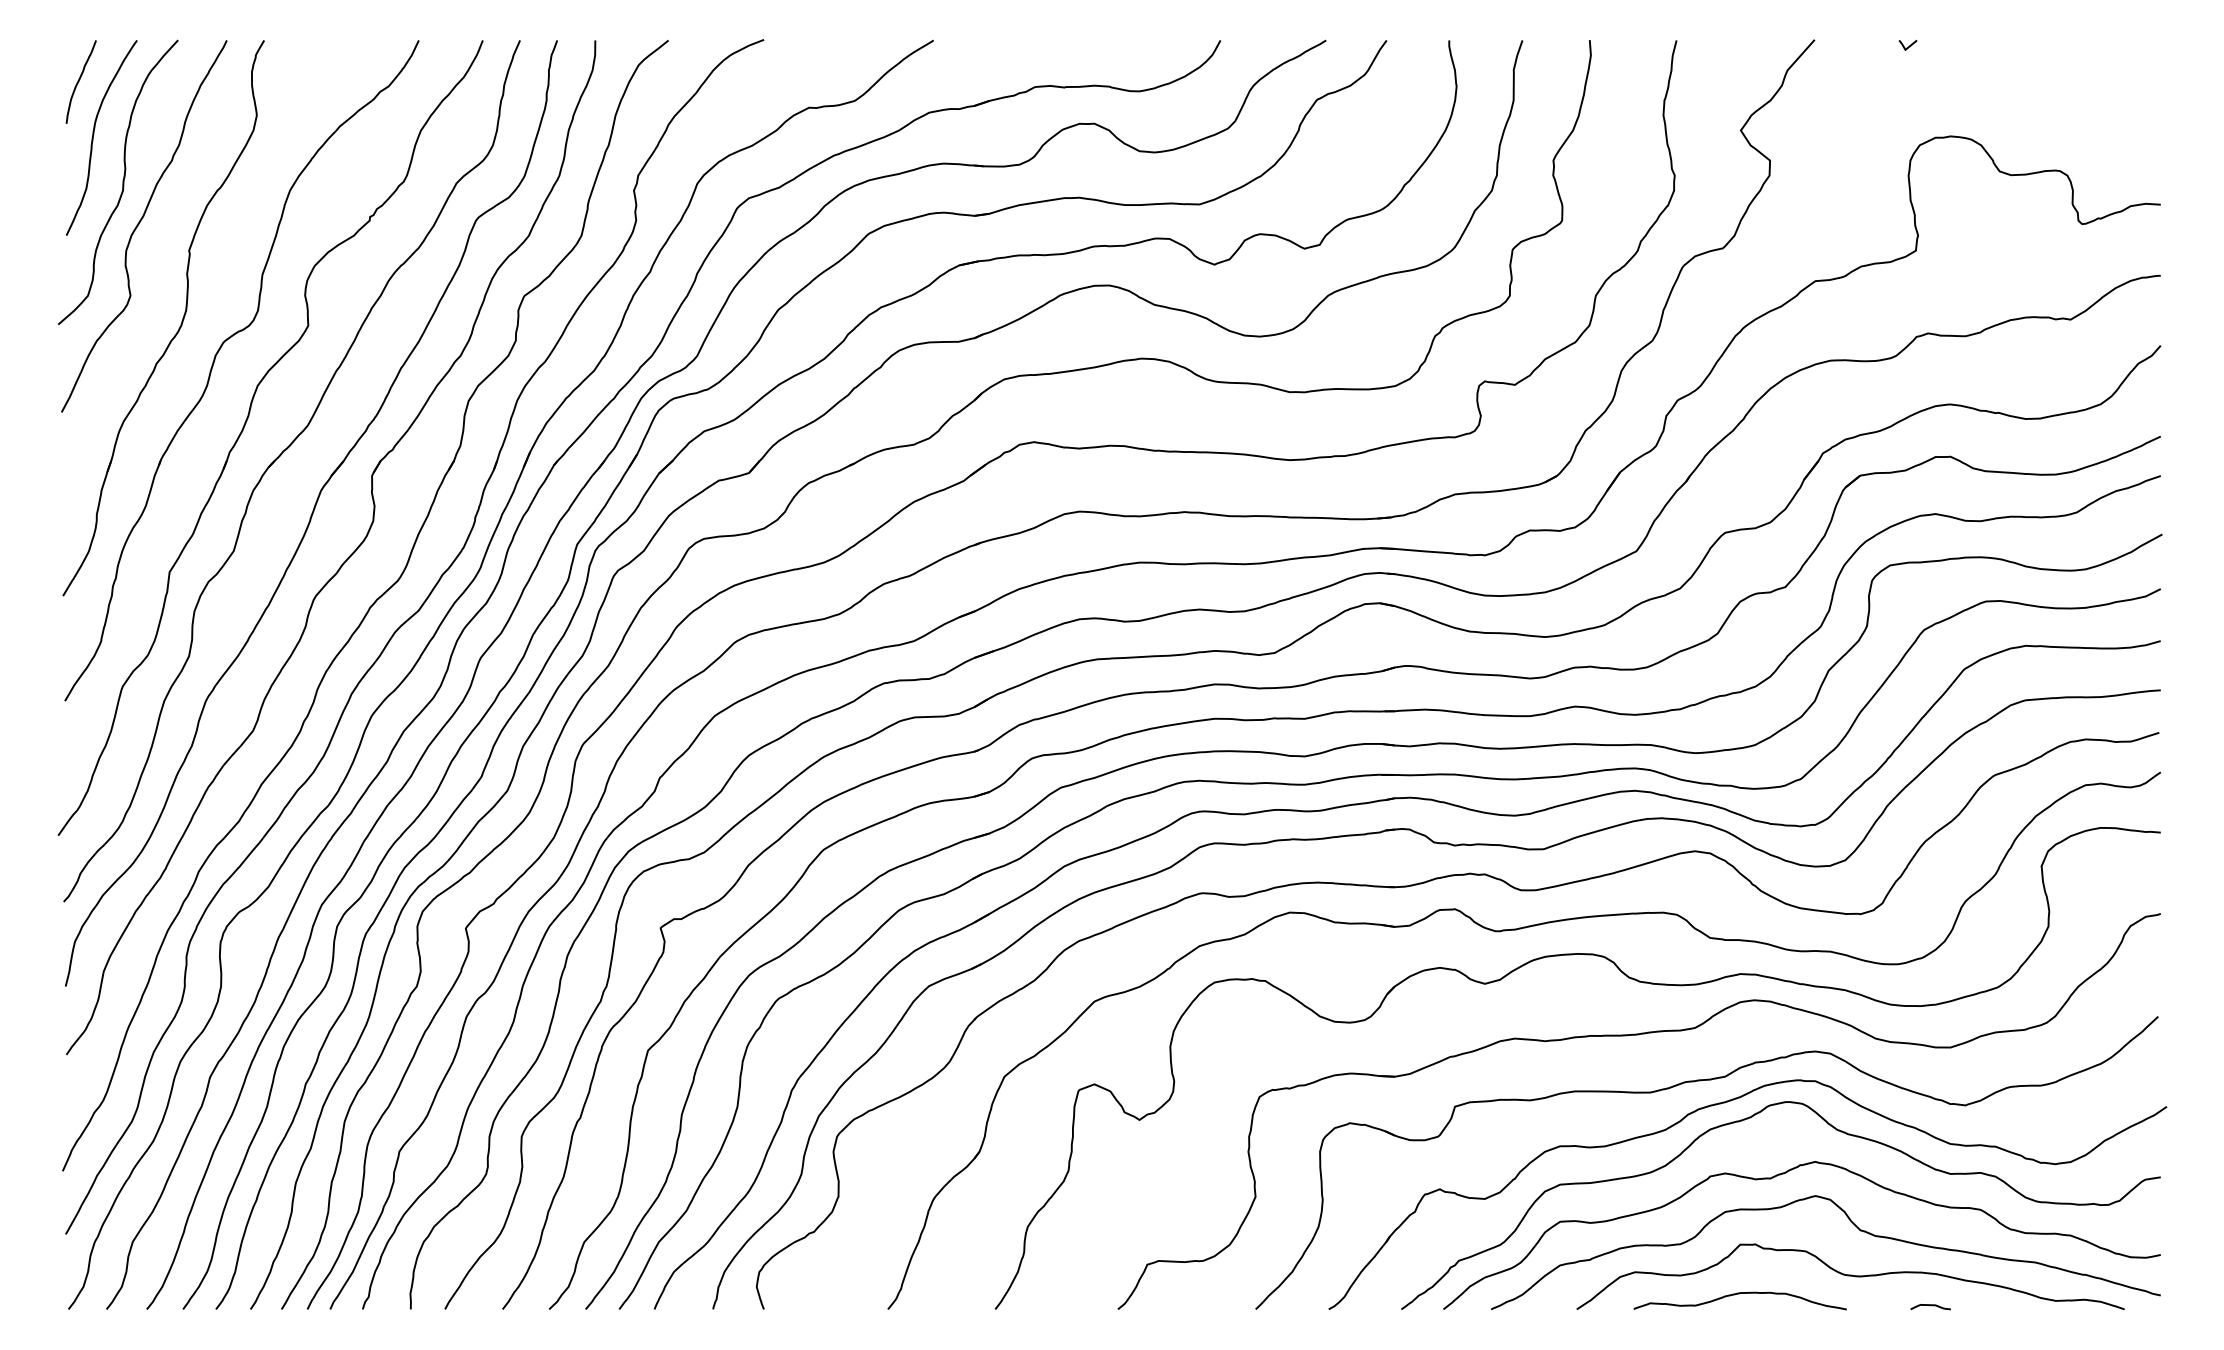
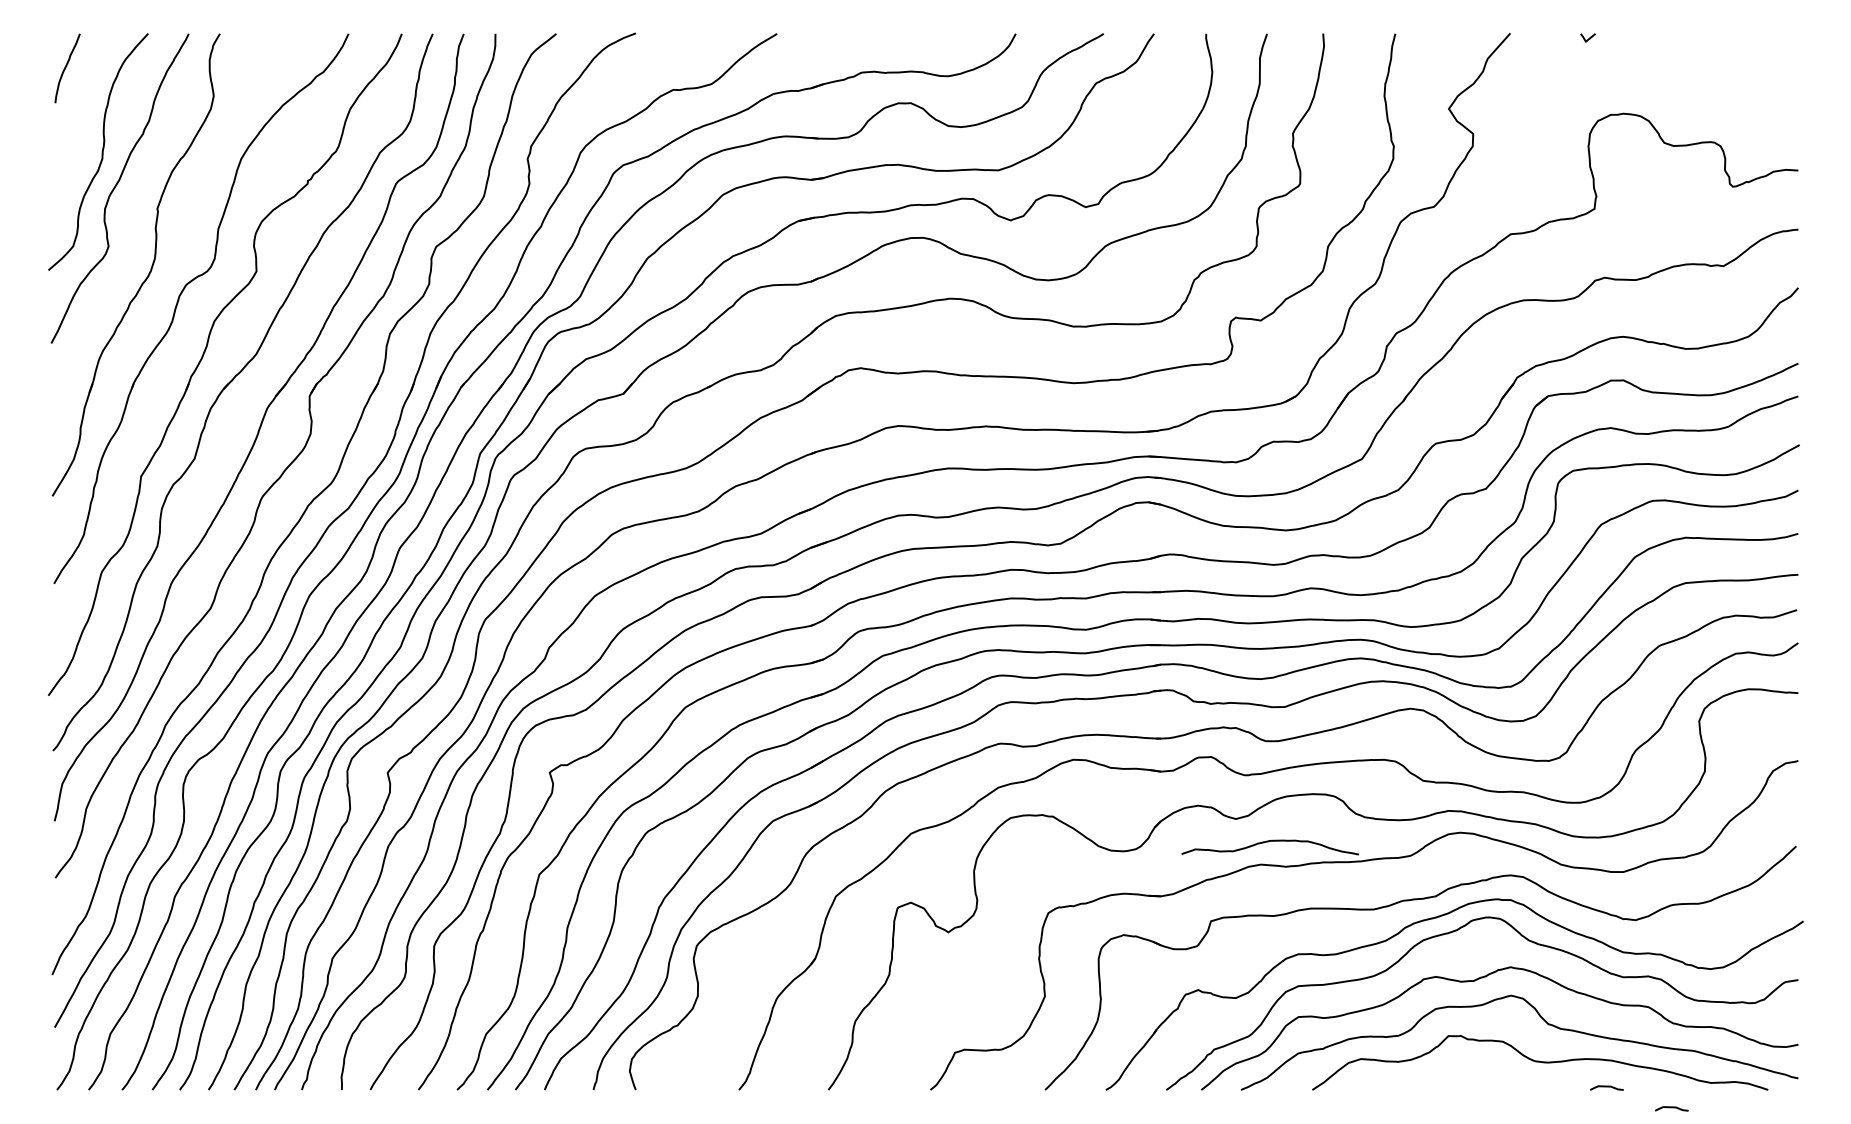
curve: (94, 134) -> (78, 112), removed
curve: (1739, 1294) -> (1269, 842), moved
curve: (2008, 1331) -> (1671, 1108), added

